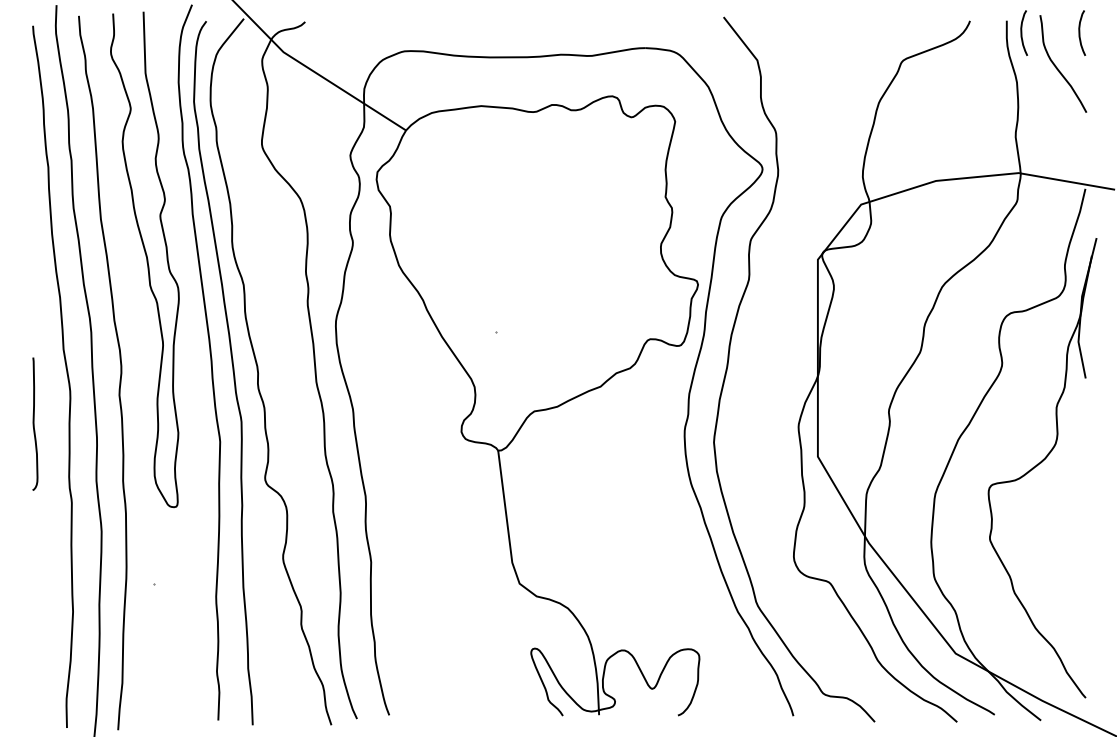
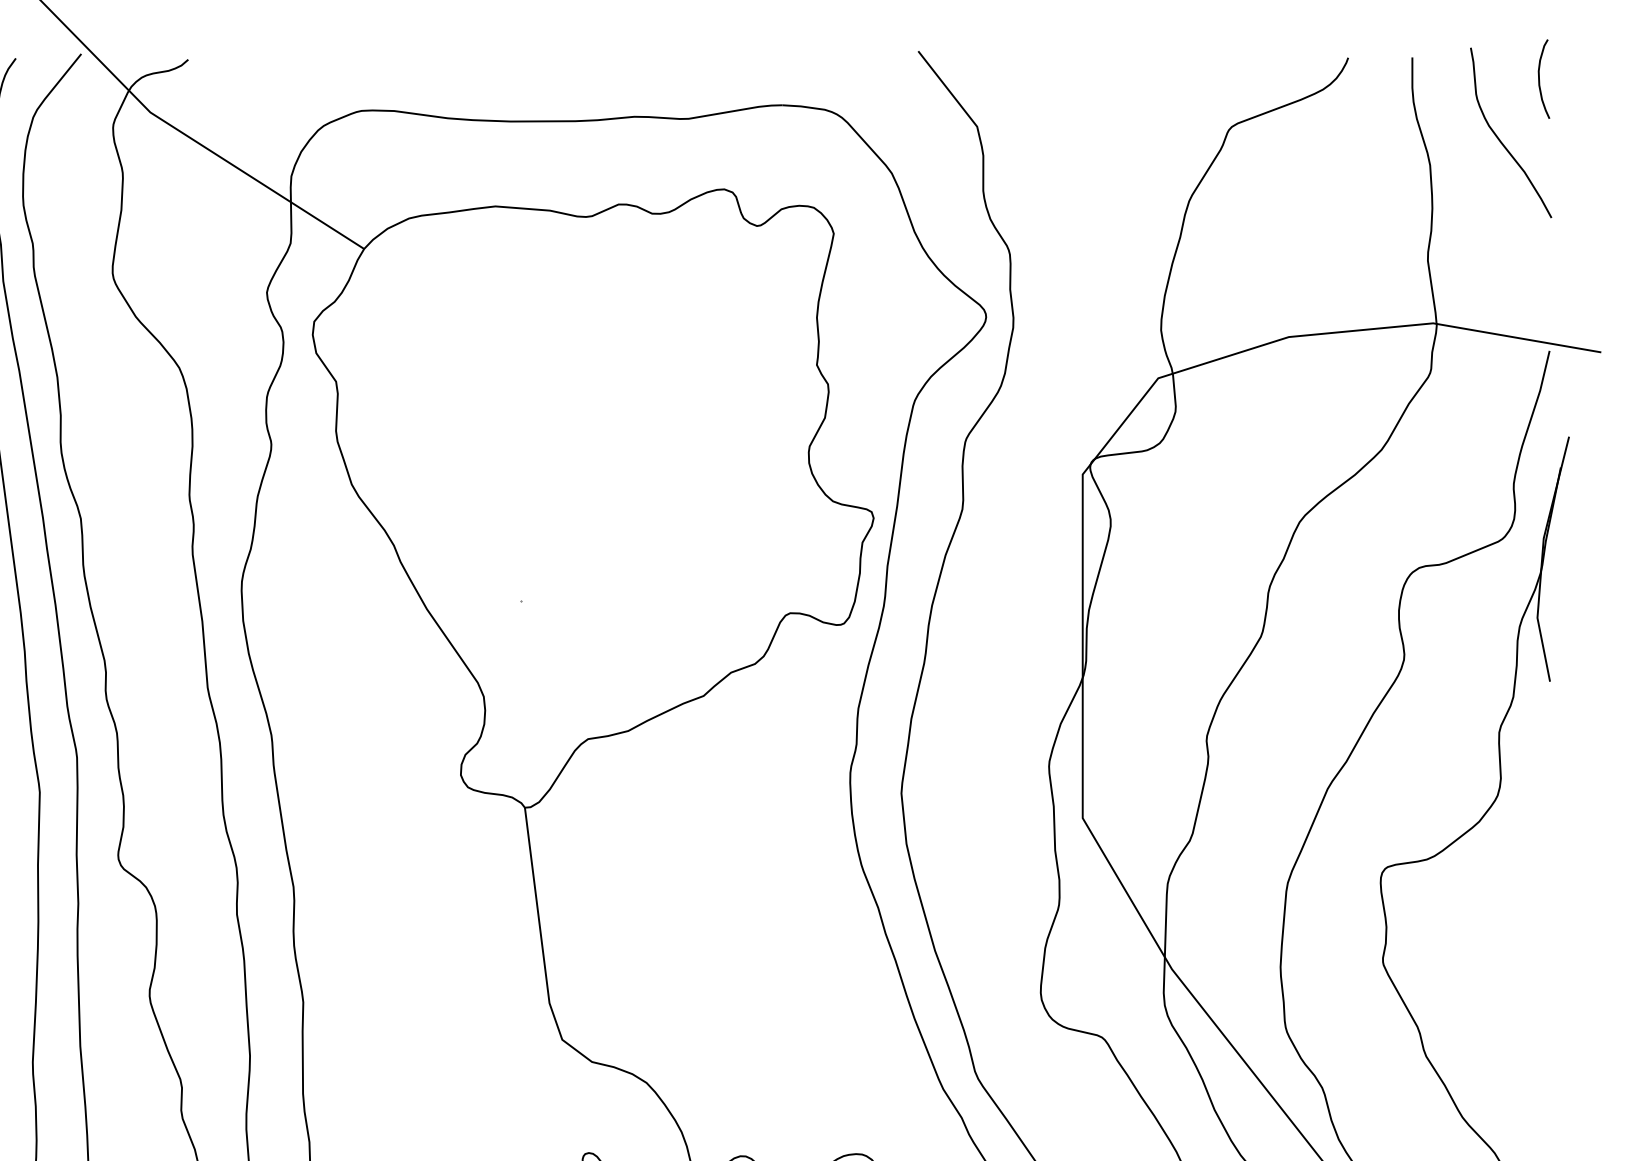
curve: (1022, 32) -> (1439, 78), removed

